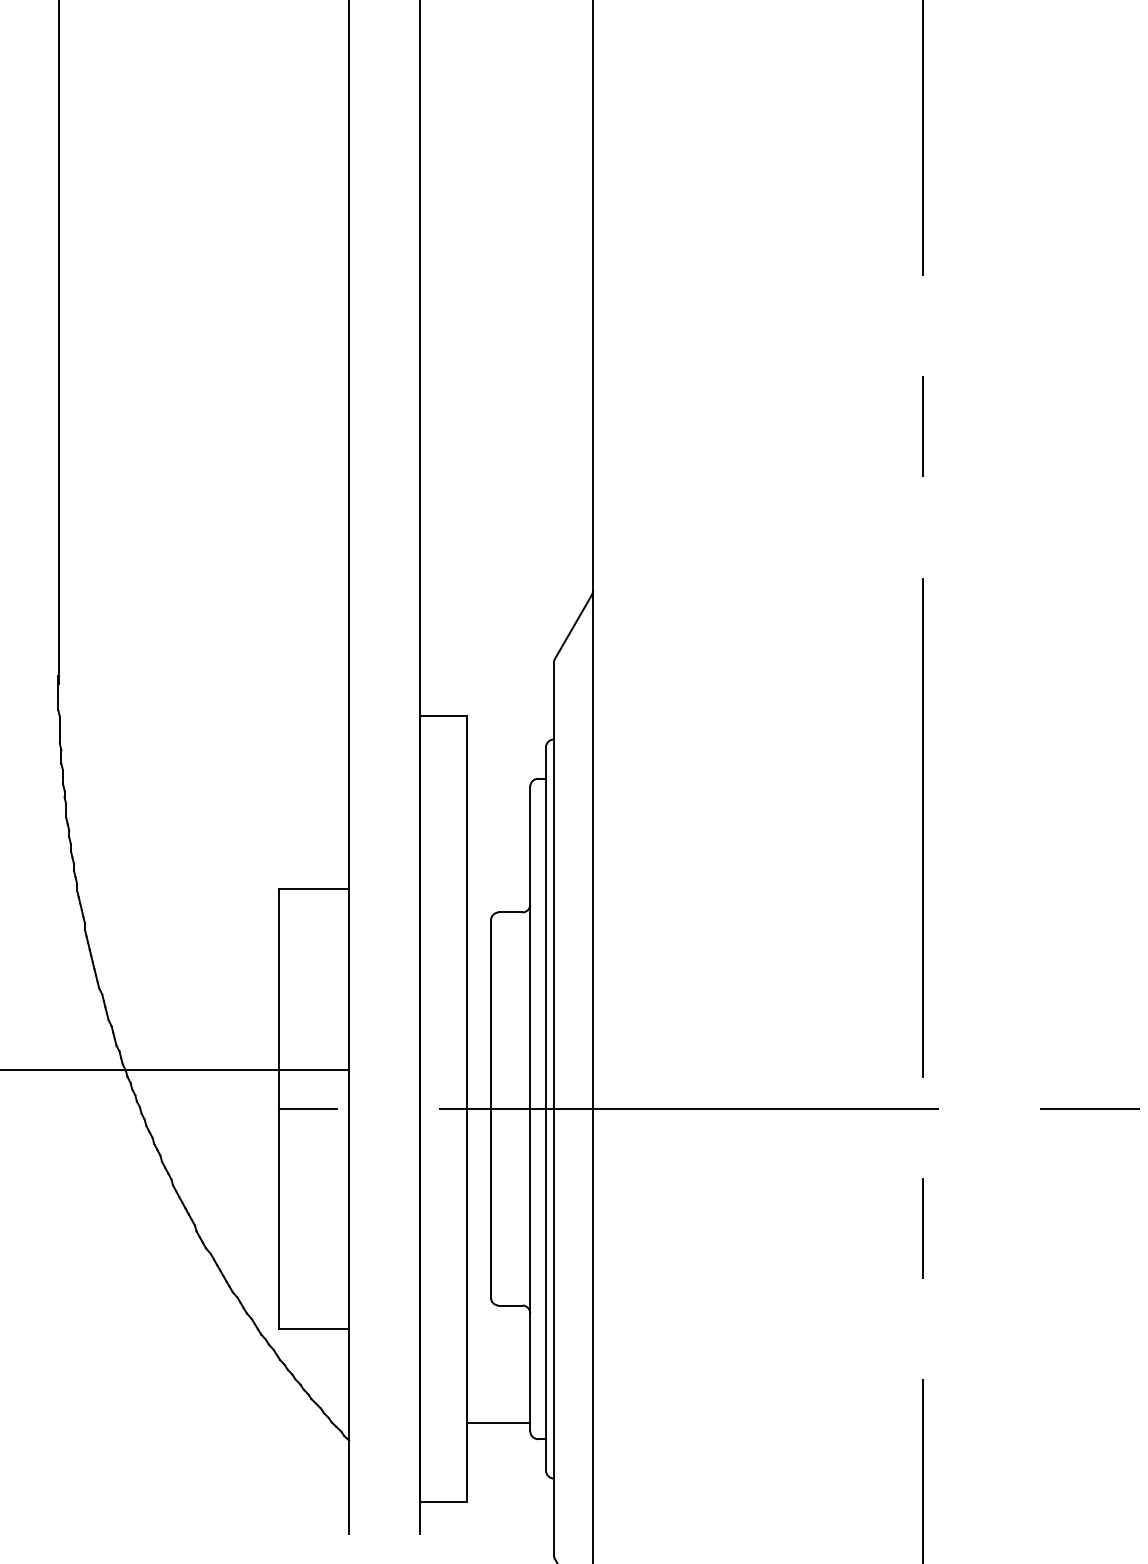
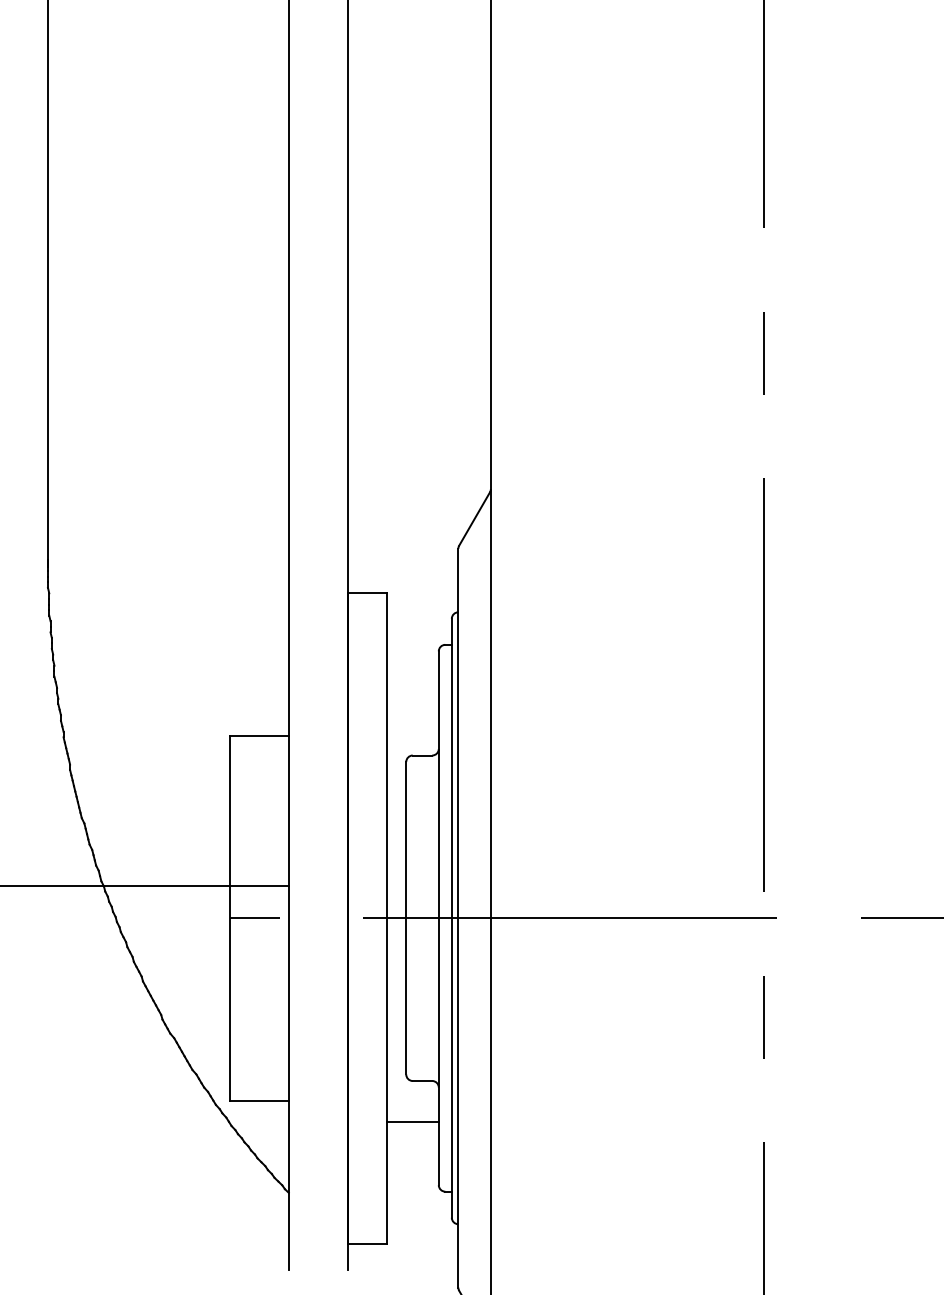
line: (498, 1423) -> (412, 1121), moved

